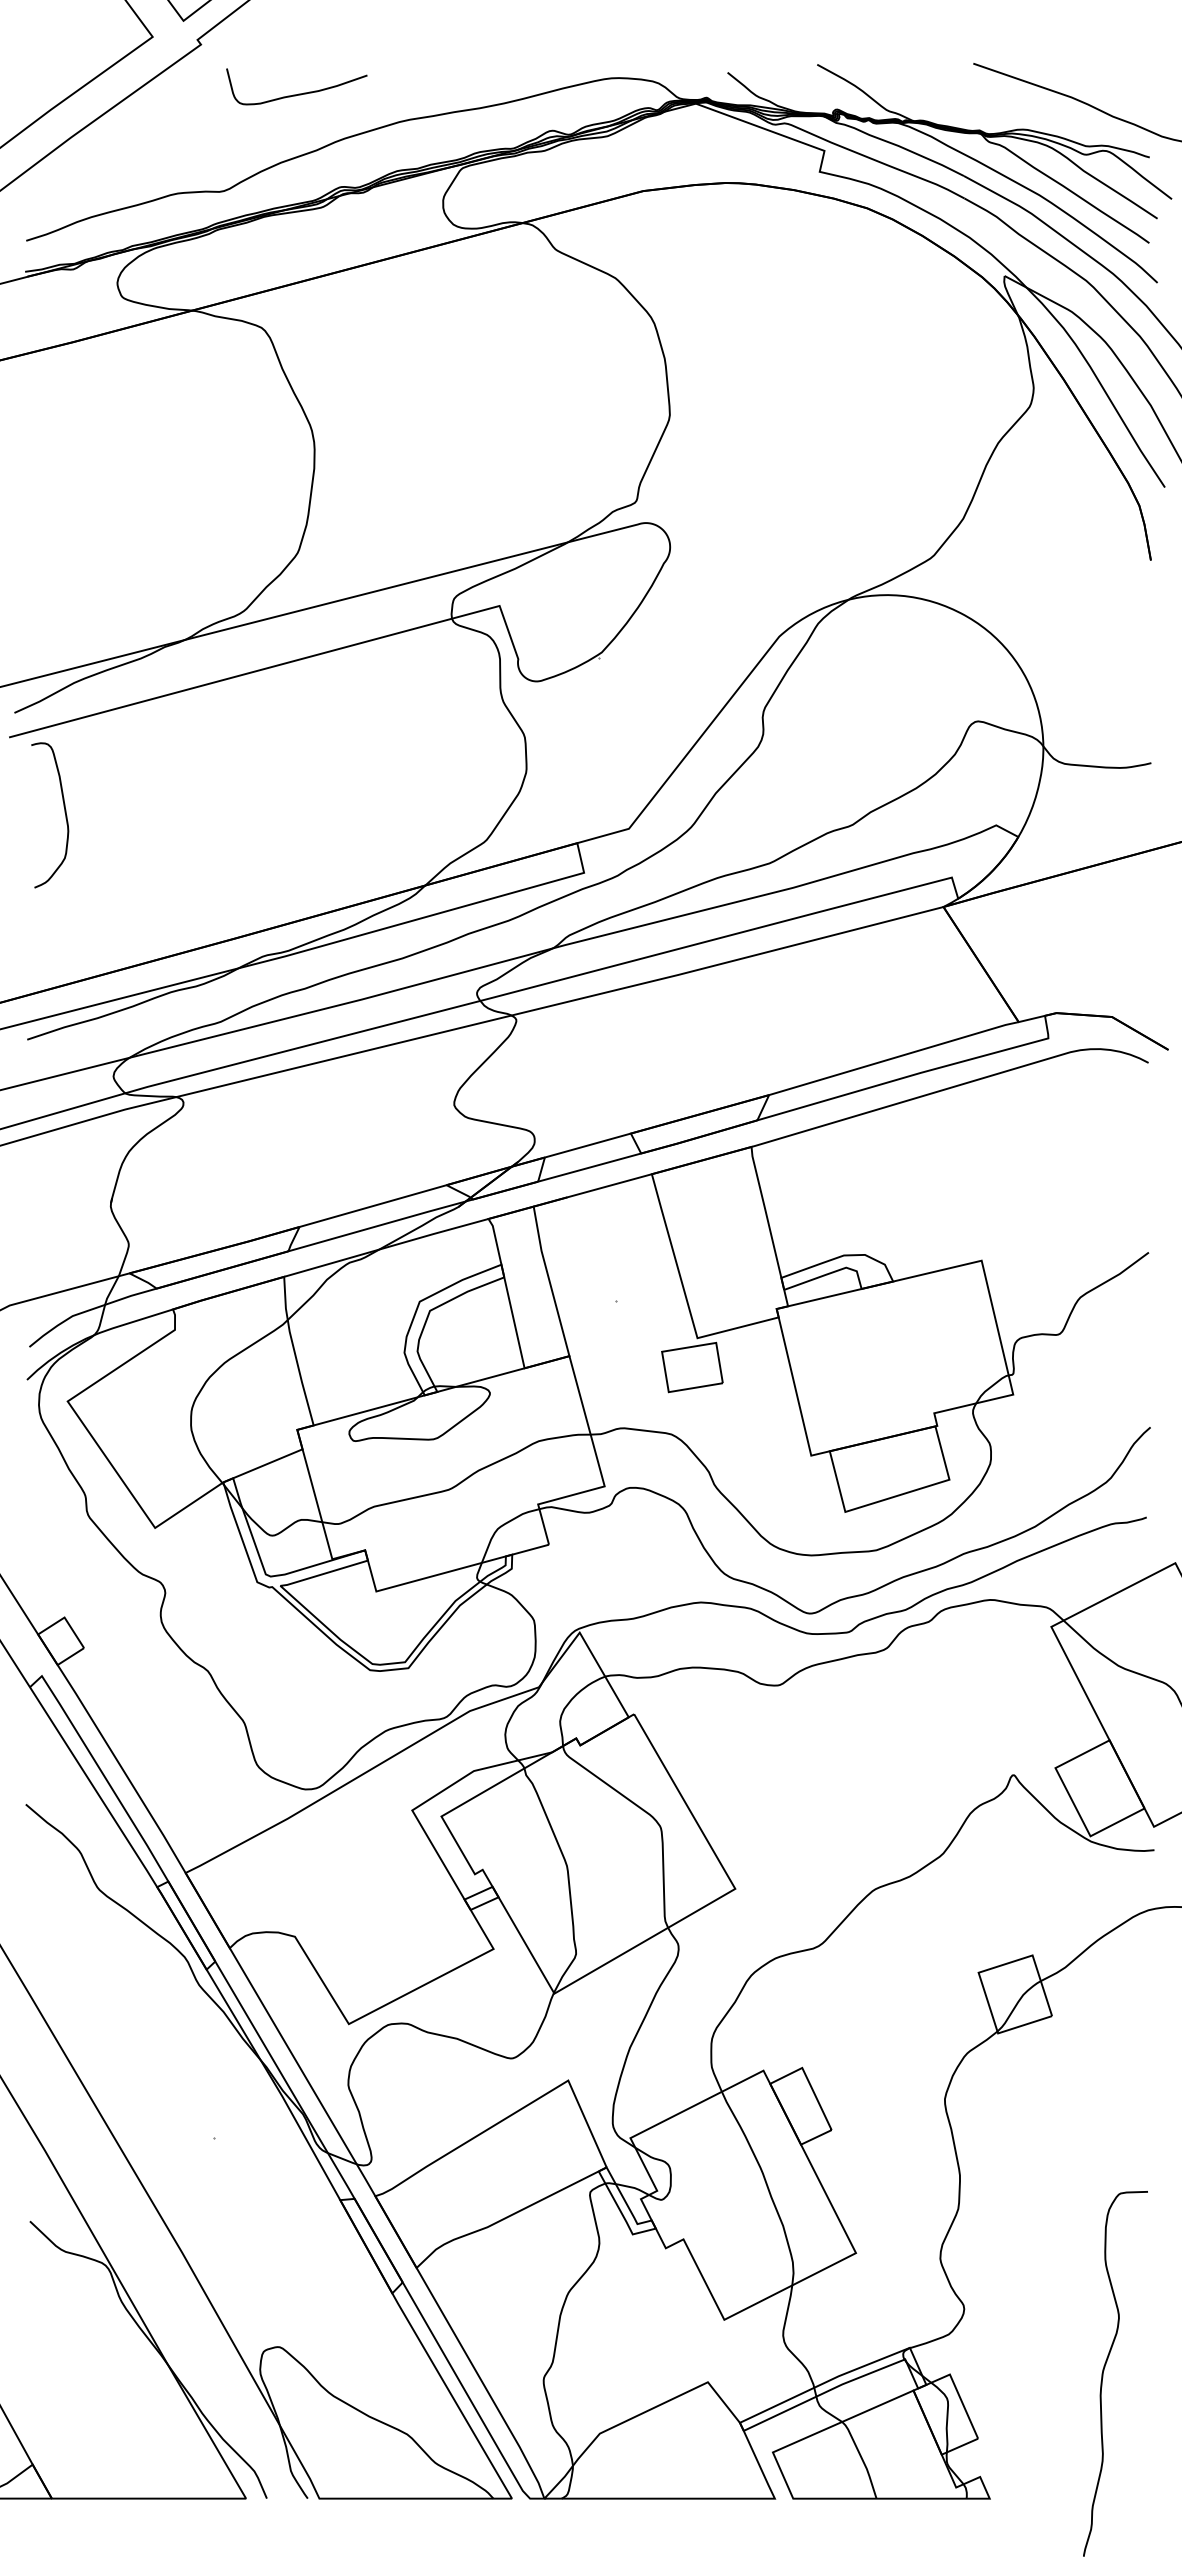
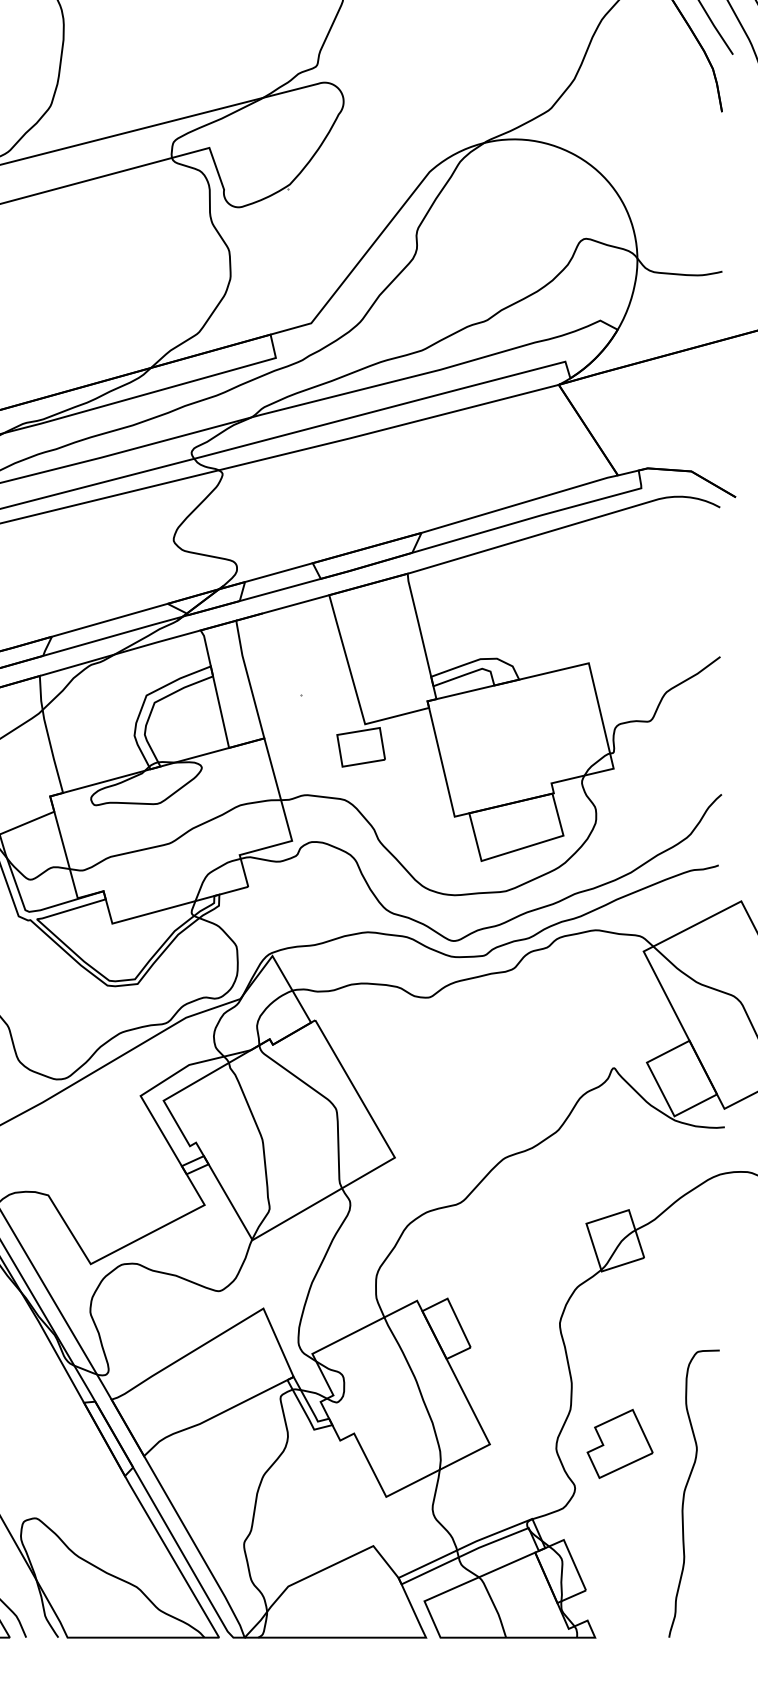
part: (1021, 2252) -> (620, 1443), added
curve: (1104, 2370) -> (685, 1491), moved

